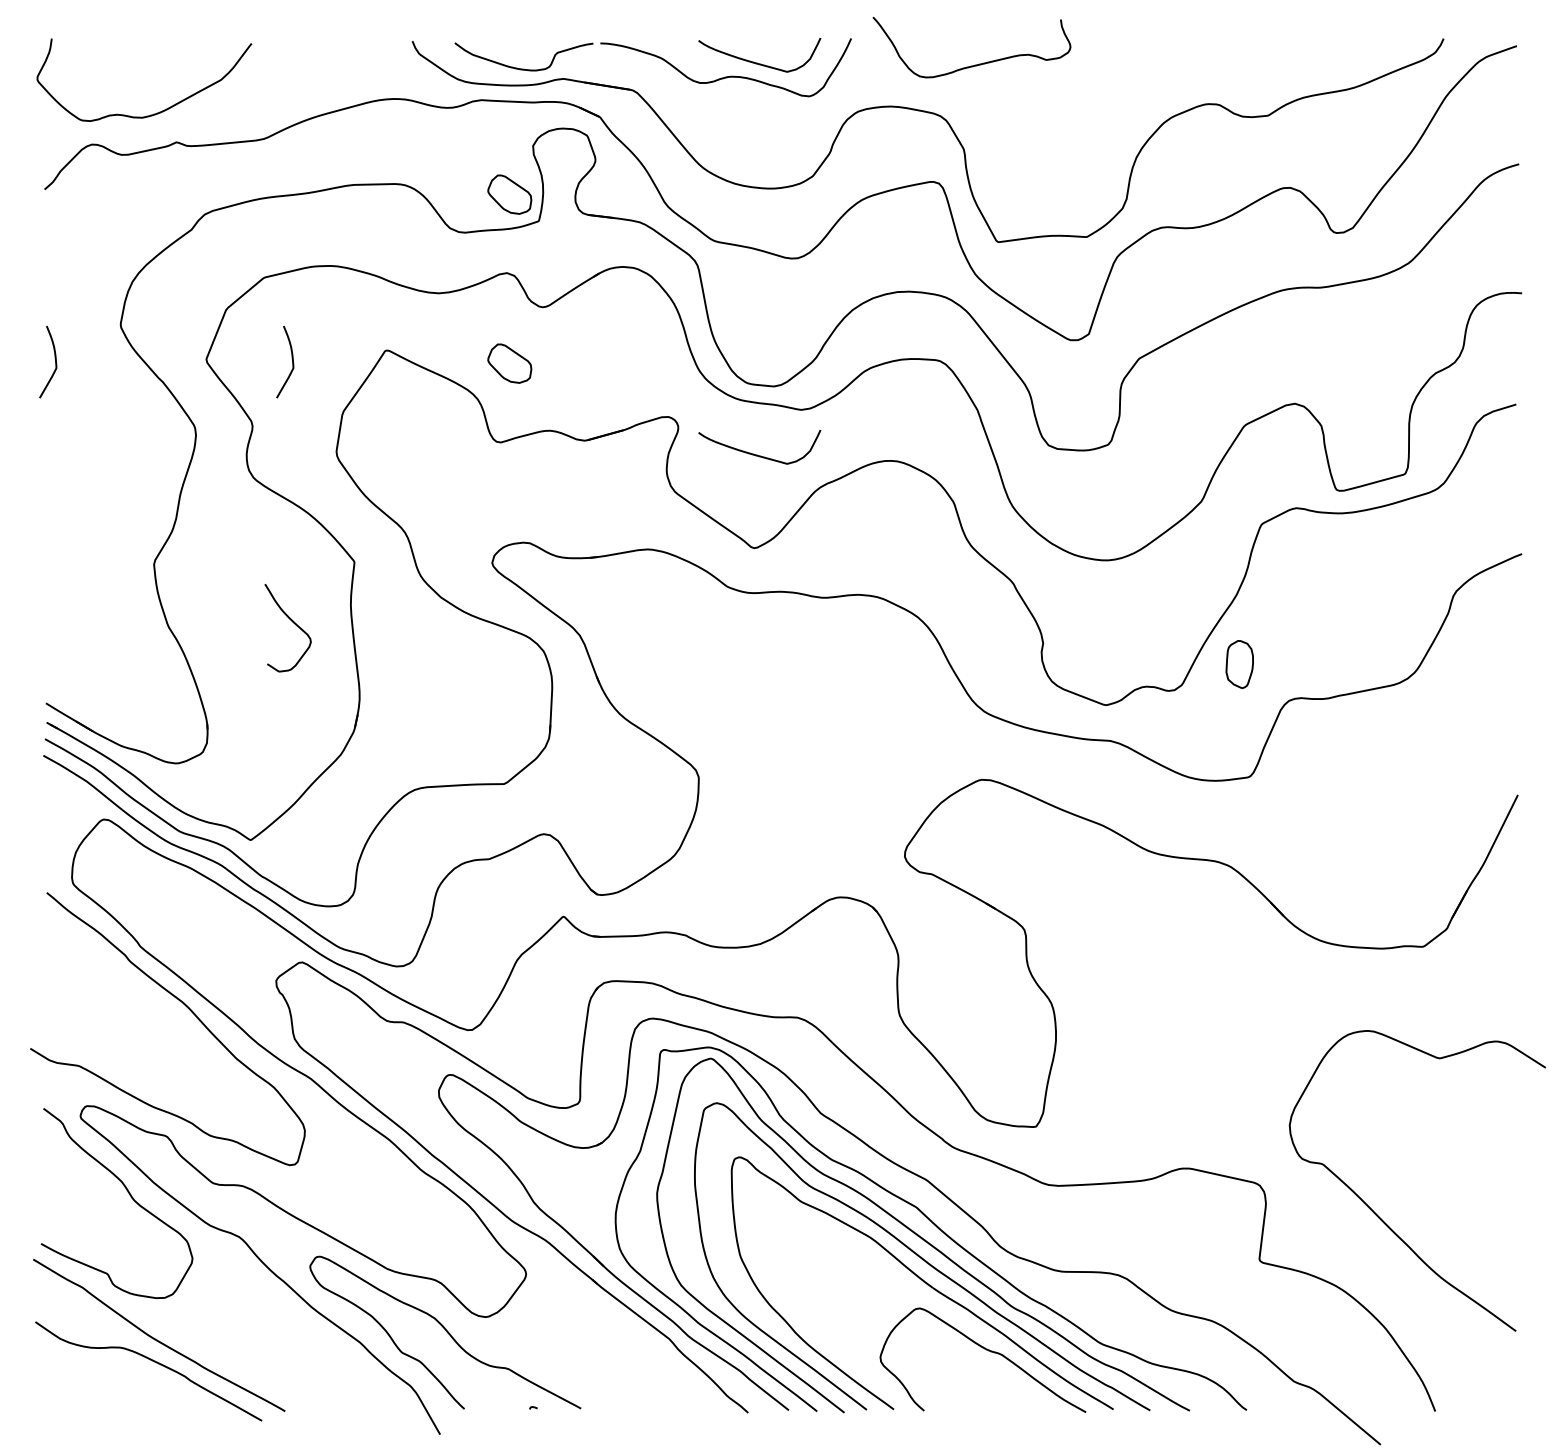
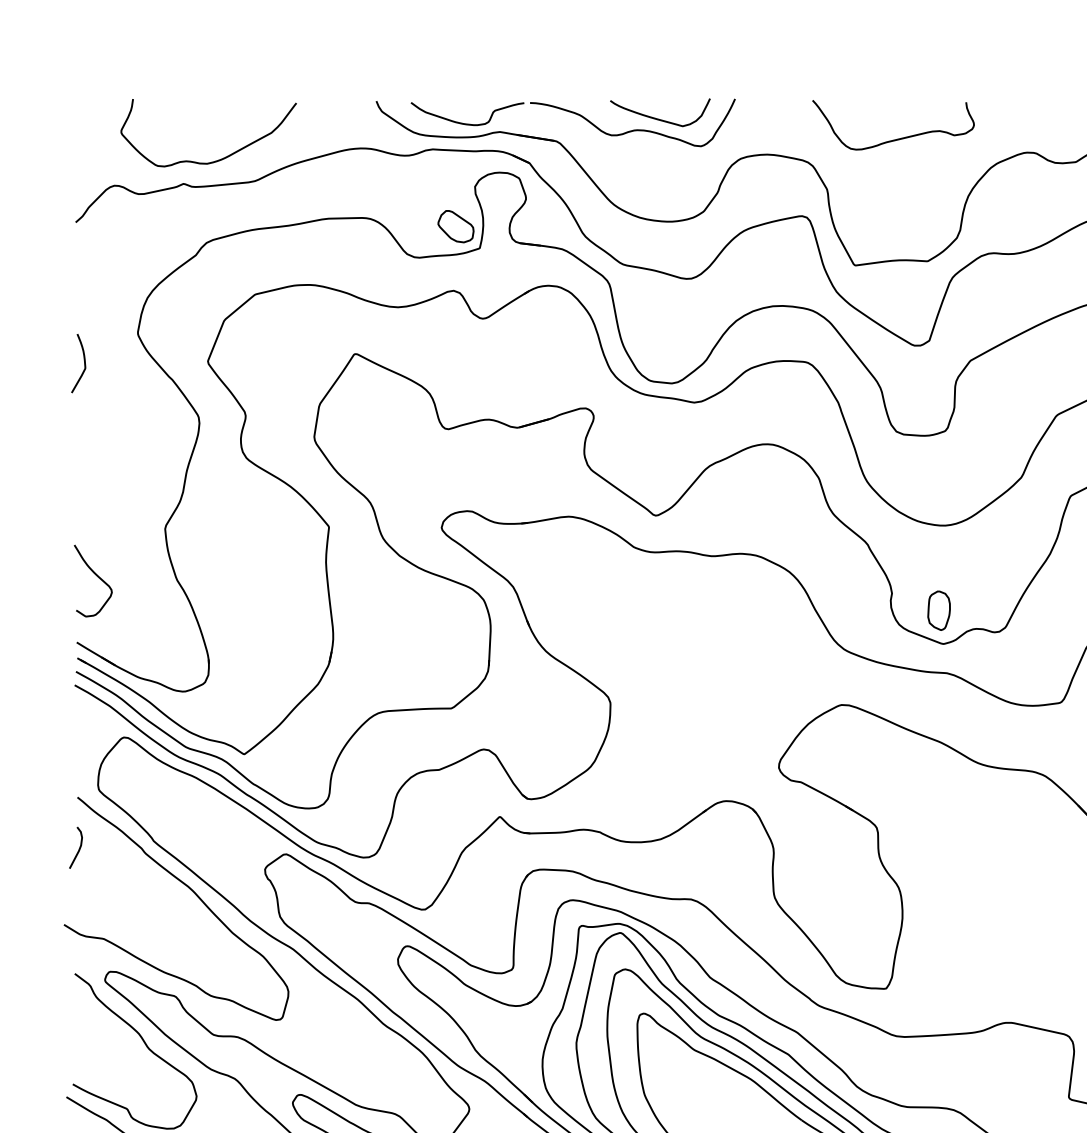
curve: (975, 64) -> (896, 139), moved
curve: (159, 111) -> (221, 158), moved
curve: (291, 358) -> (277, 360), removed
part: (509, 363) -> (455, 364), removed
curve: (757, 454) -> (658, 439), removed
curve: (292, 622) -> (96, 576), moved
part: (1239, 664) -> (938, 610), moved
curve: (48, 955) -> (78, 848), added

